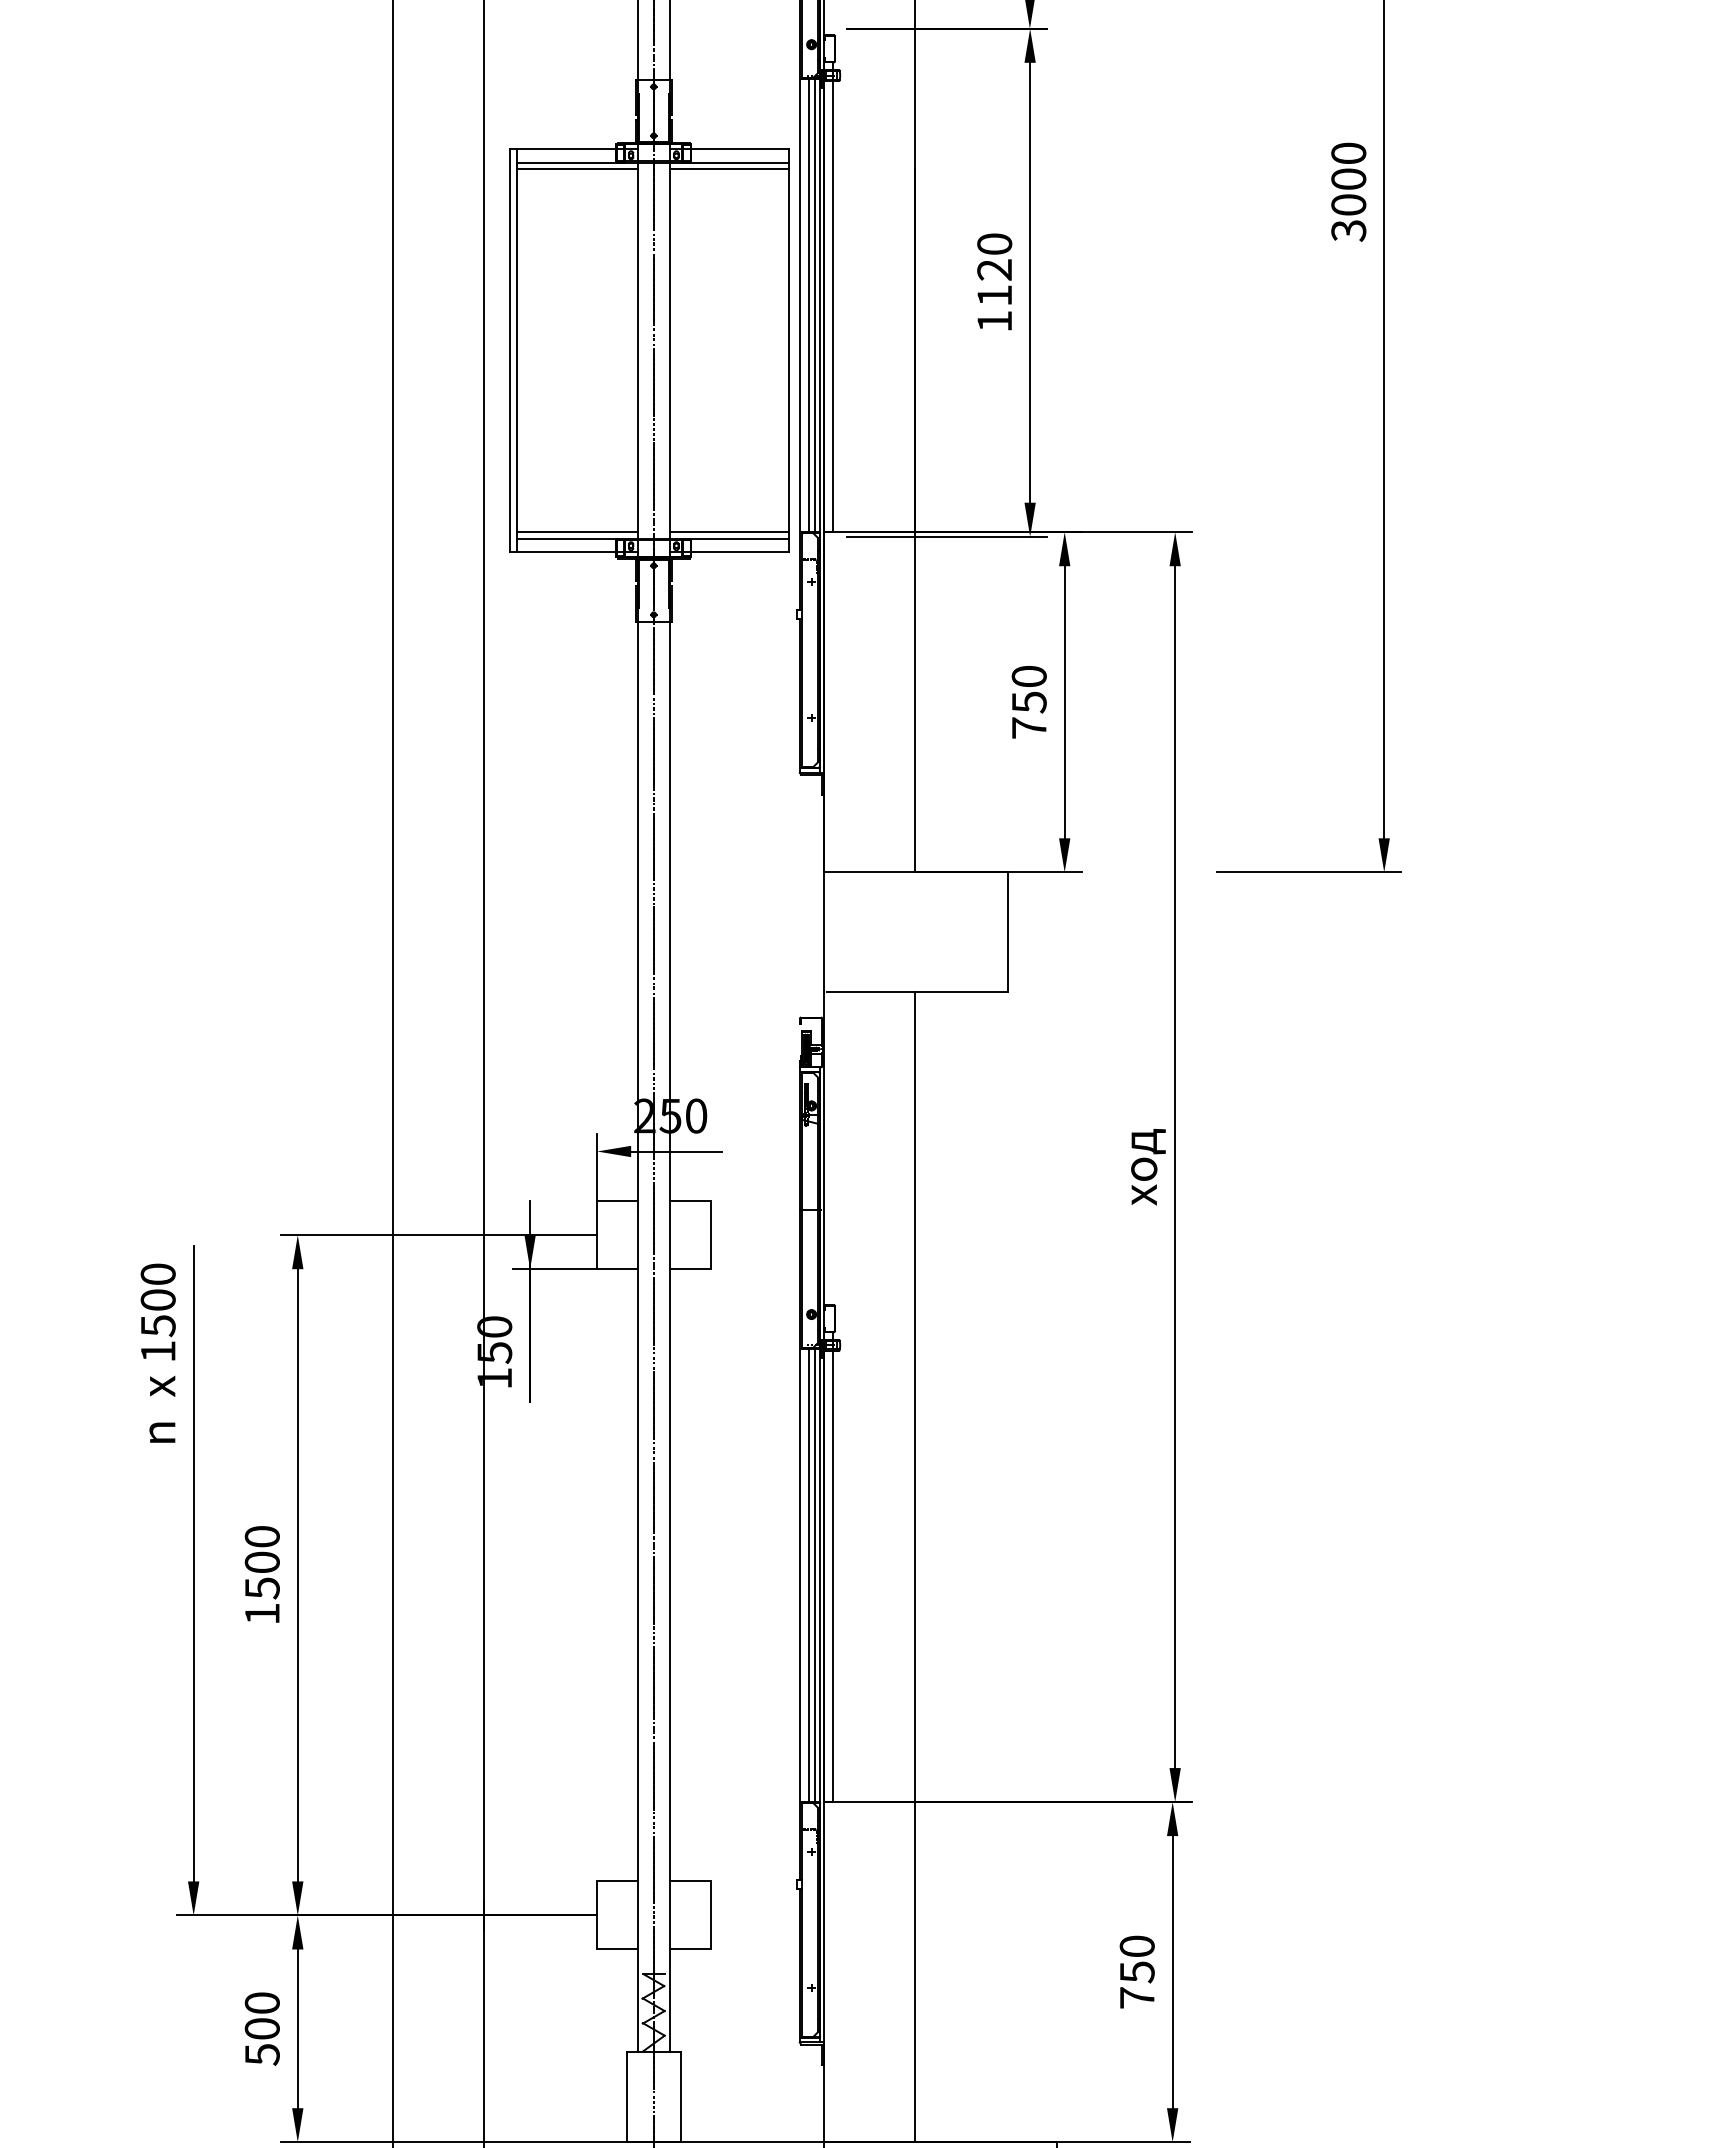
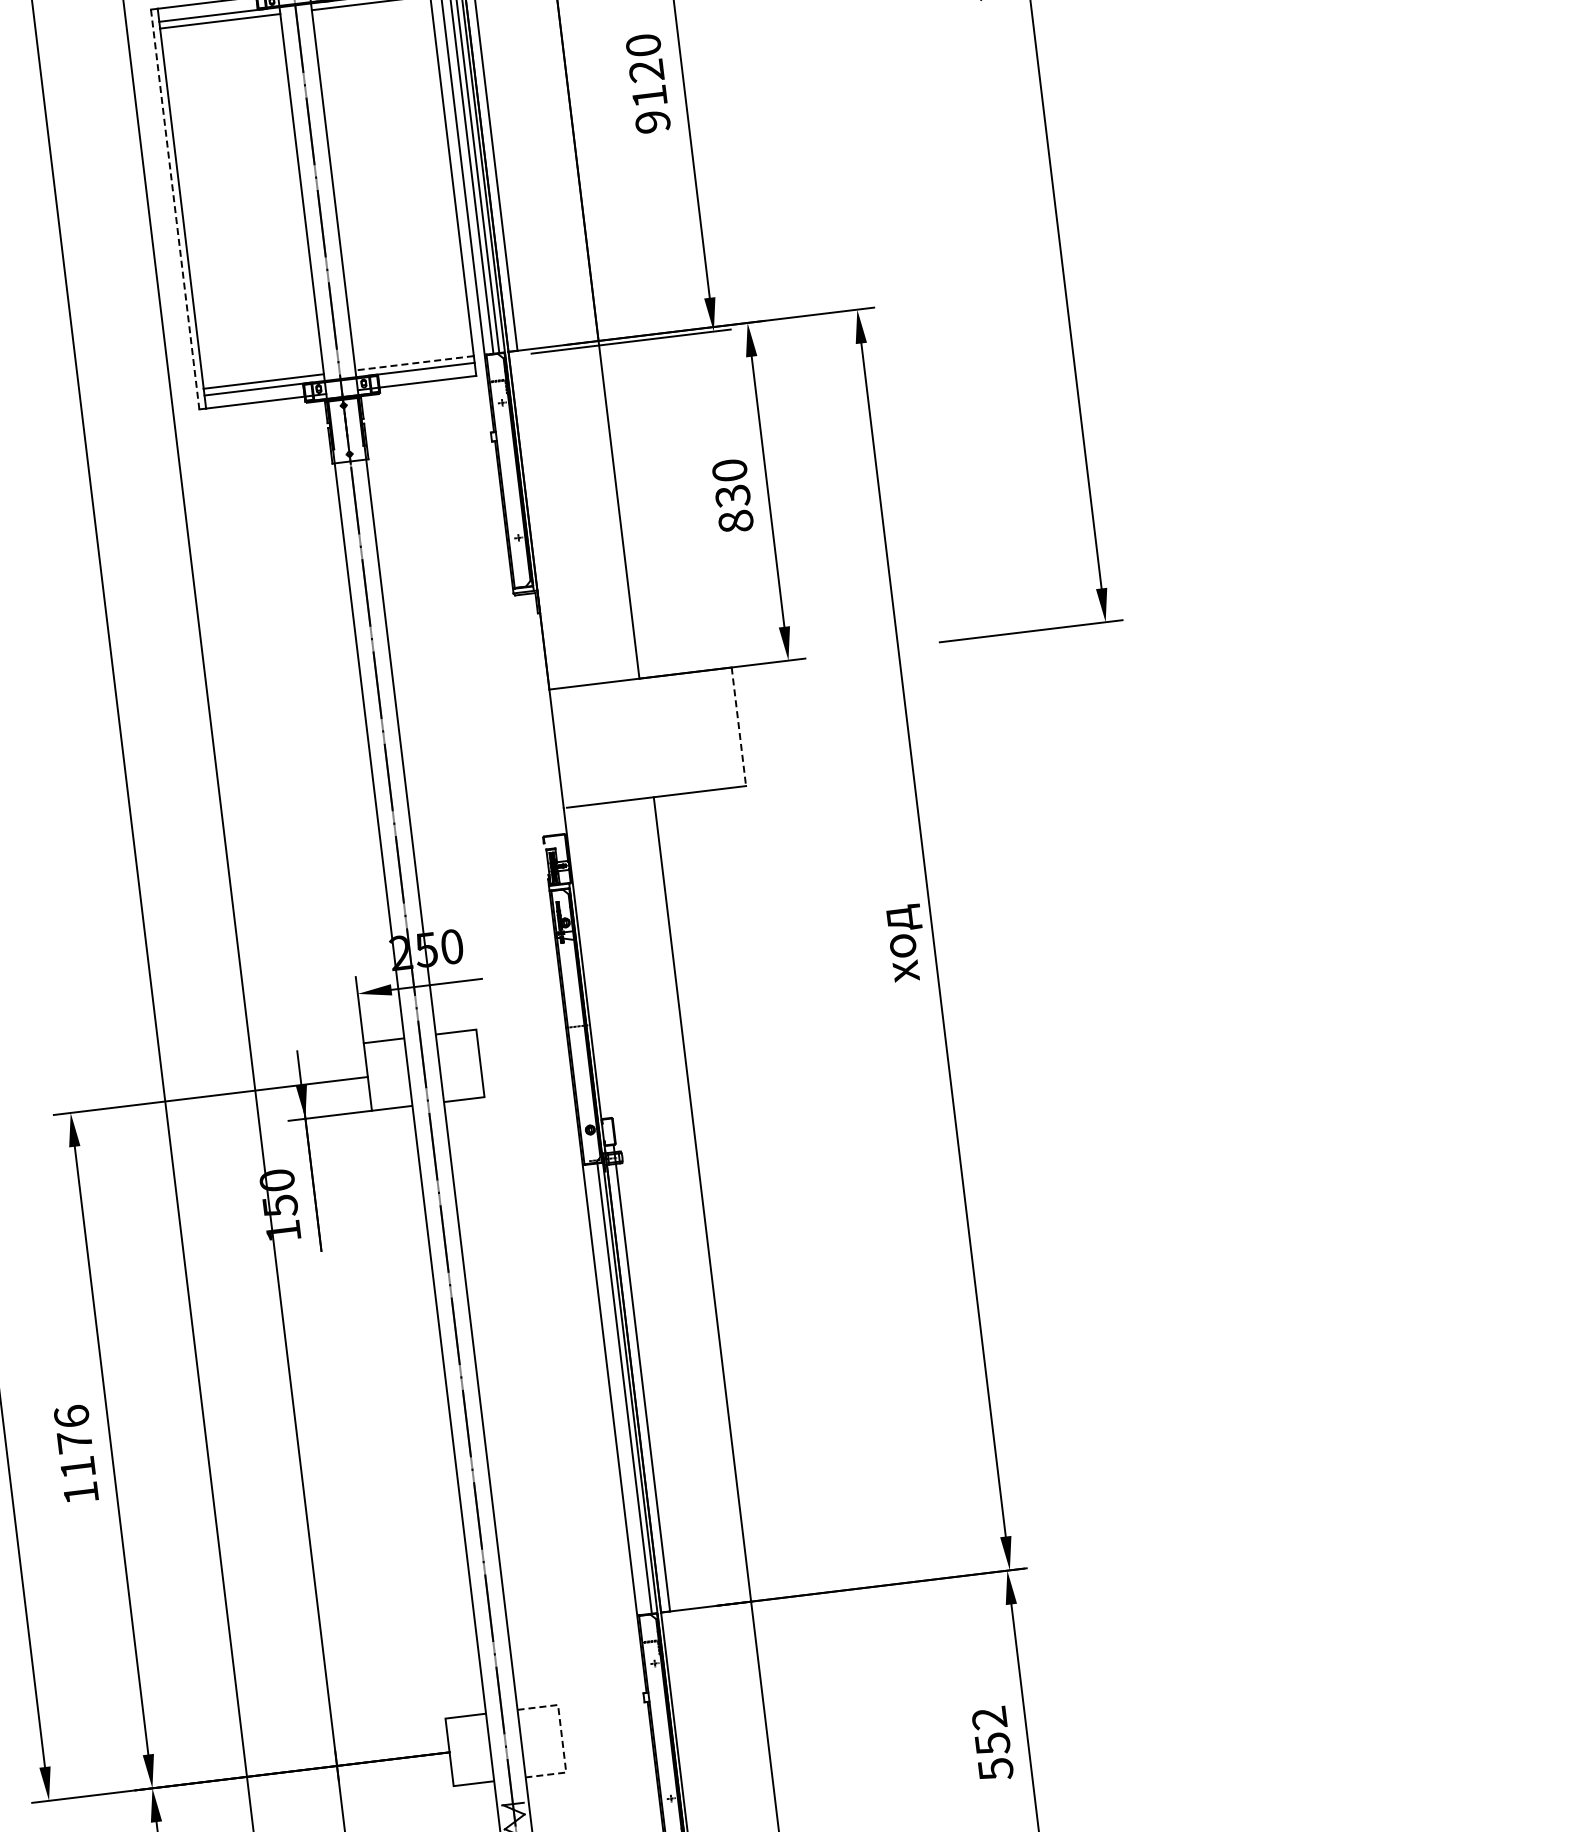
text: (994, 321) -> (652, 122), 1120 -> 9120
line: (510, 351) -> (175, 210), solid -> dashed
line: (729, 532) -> (414, 363), solid -> dashed
text: (1028, 714) -> (733, 508), 750 -> 830
line: (1007, 932) -> (738, 727), solid -> dashed
text: (261, 1562) -> (74, 1442), 1500 -> 1176
line: (808, 1575) -> (618, 1389), removed
line: (710, 1915) -> (562, 1738), solid -> dashed
text: (1136, 1972) -> (991, 1744), 750 -> 552

